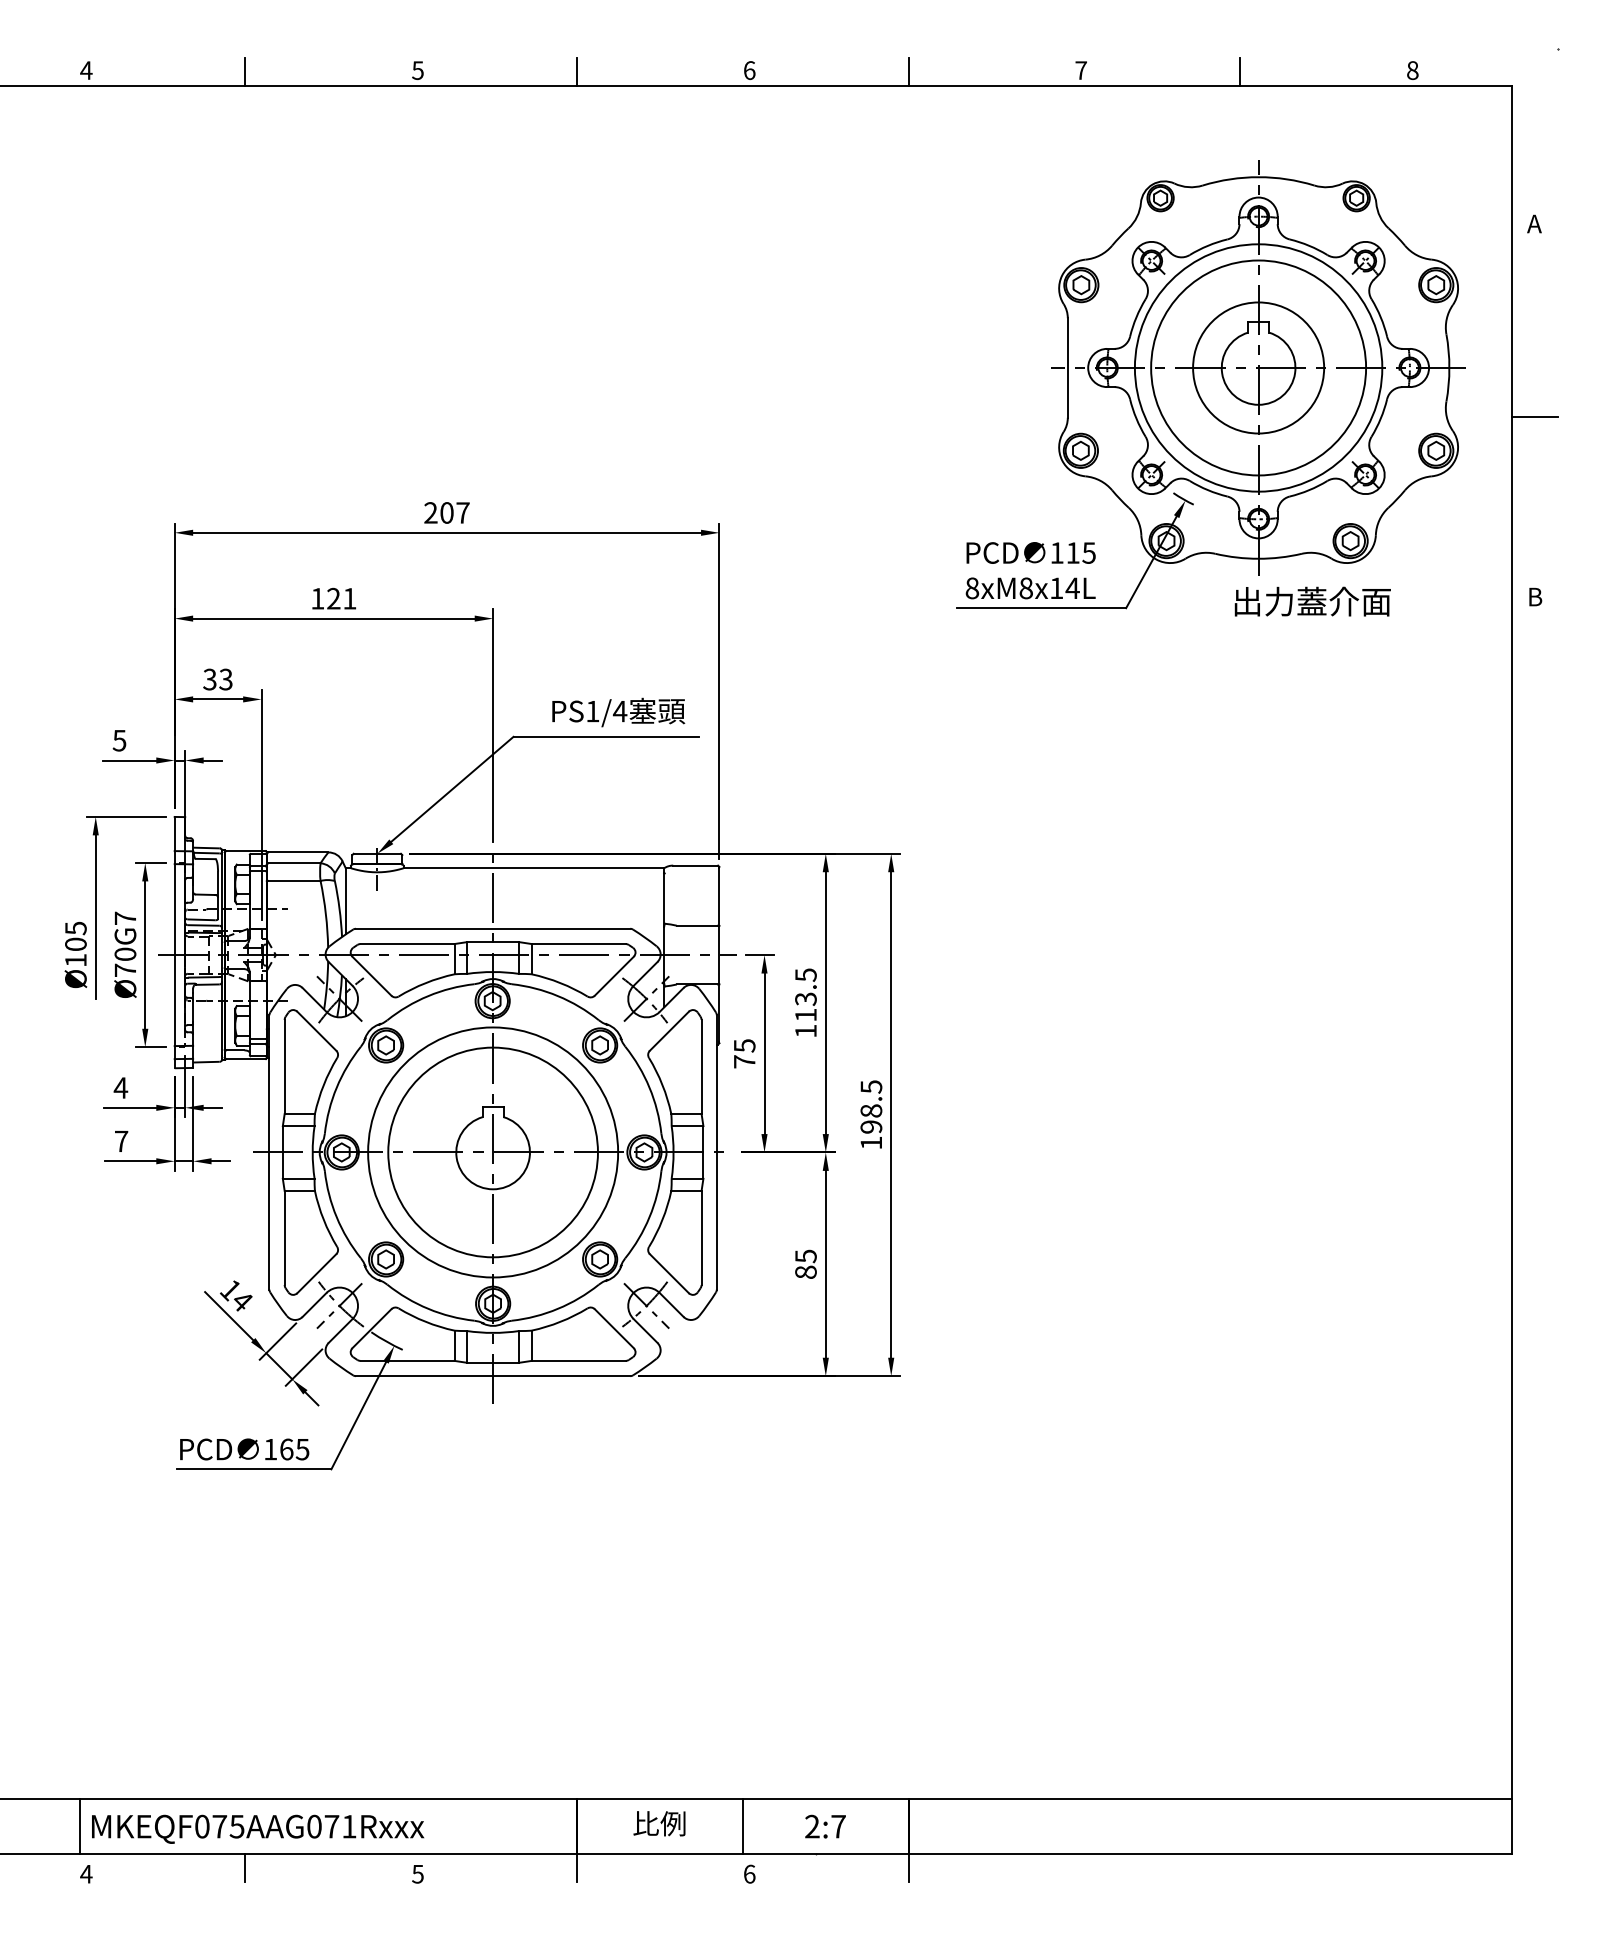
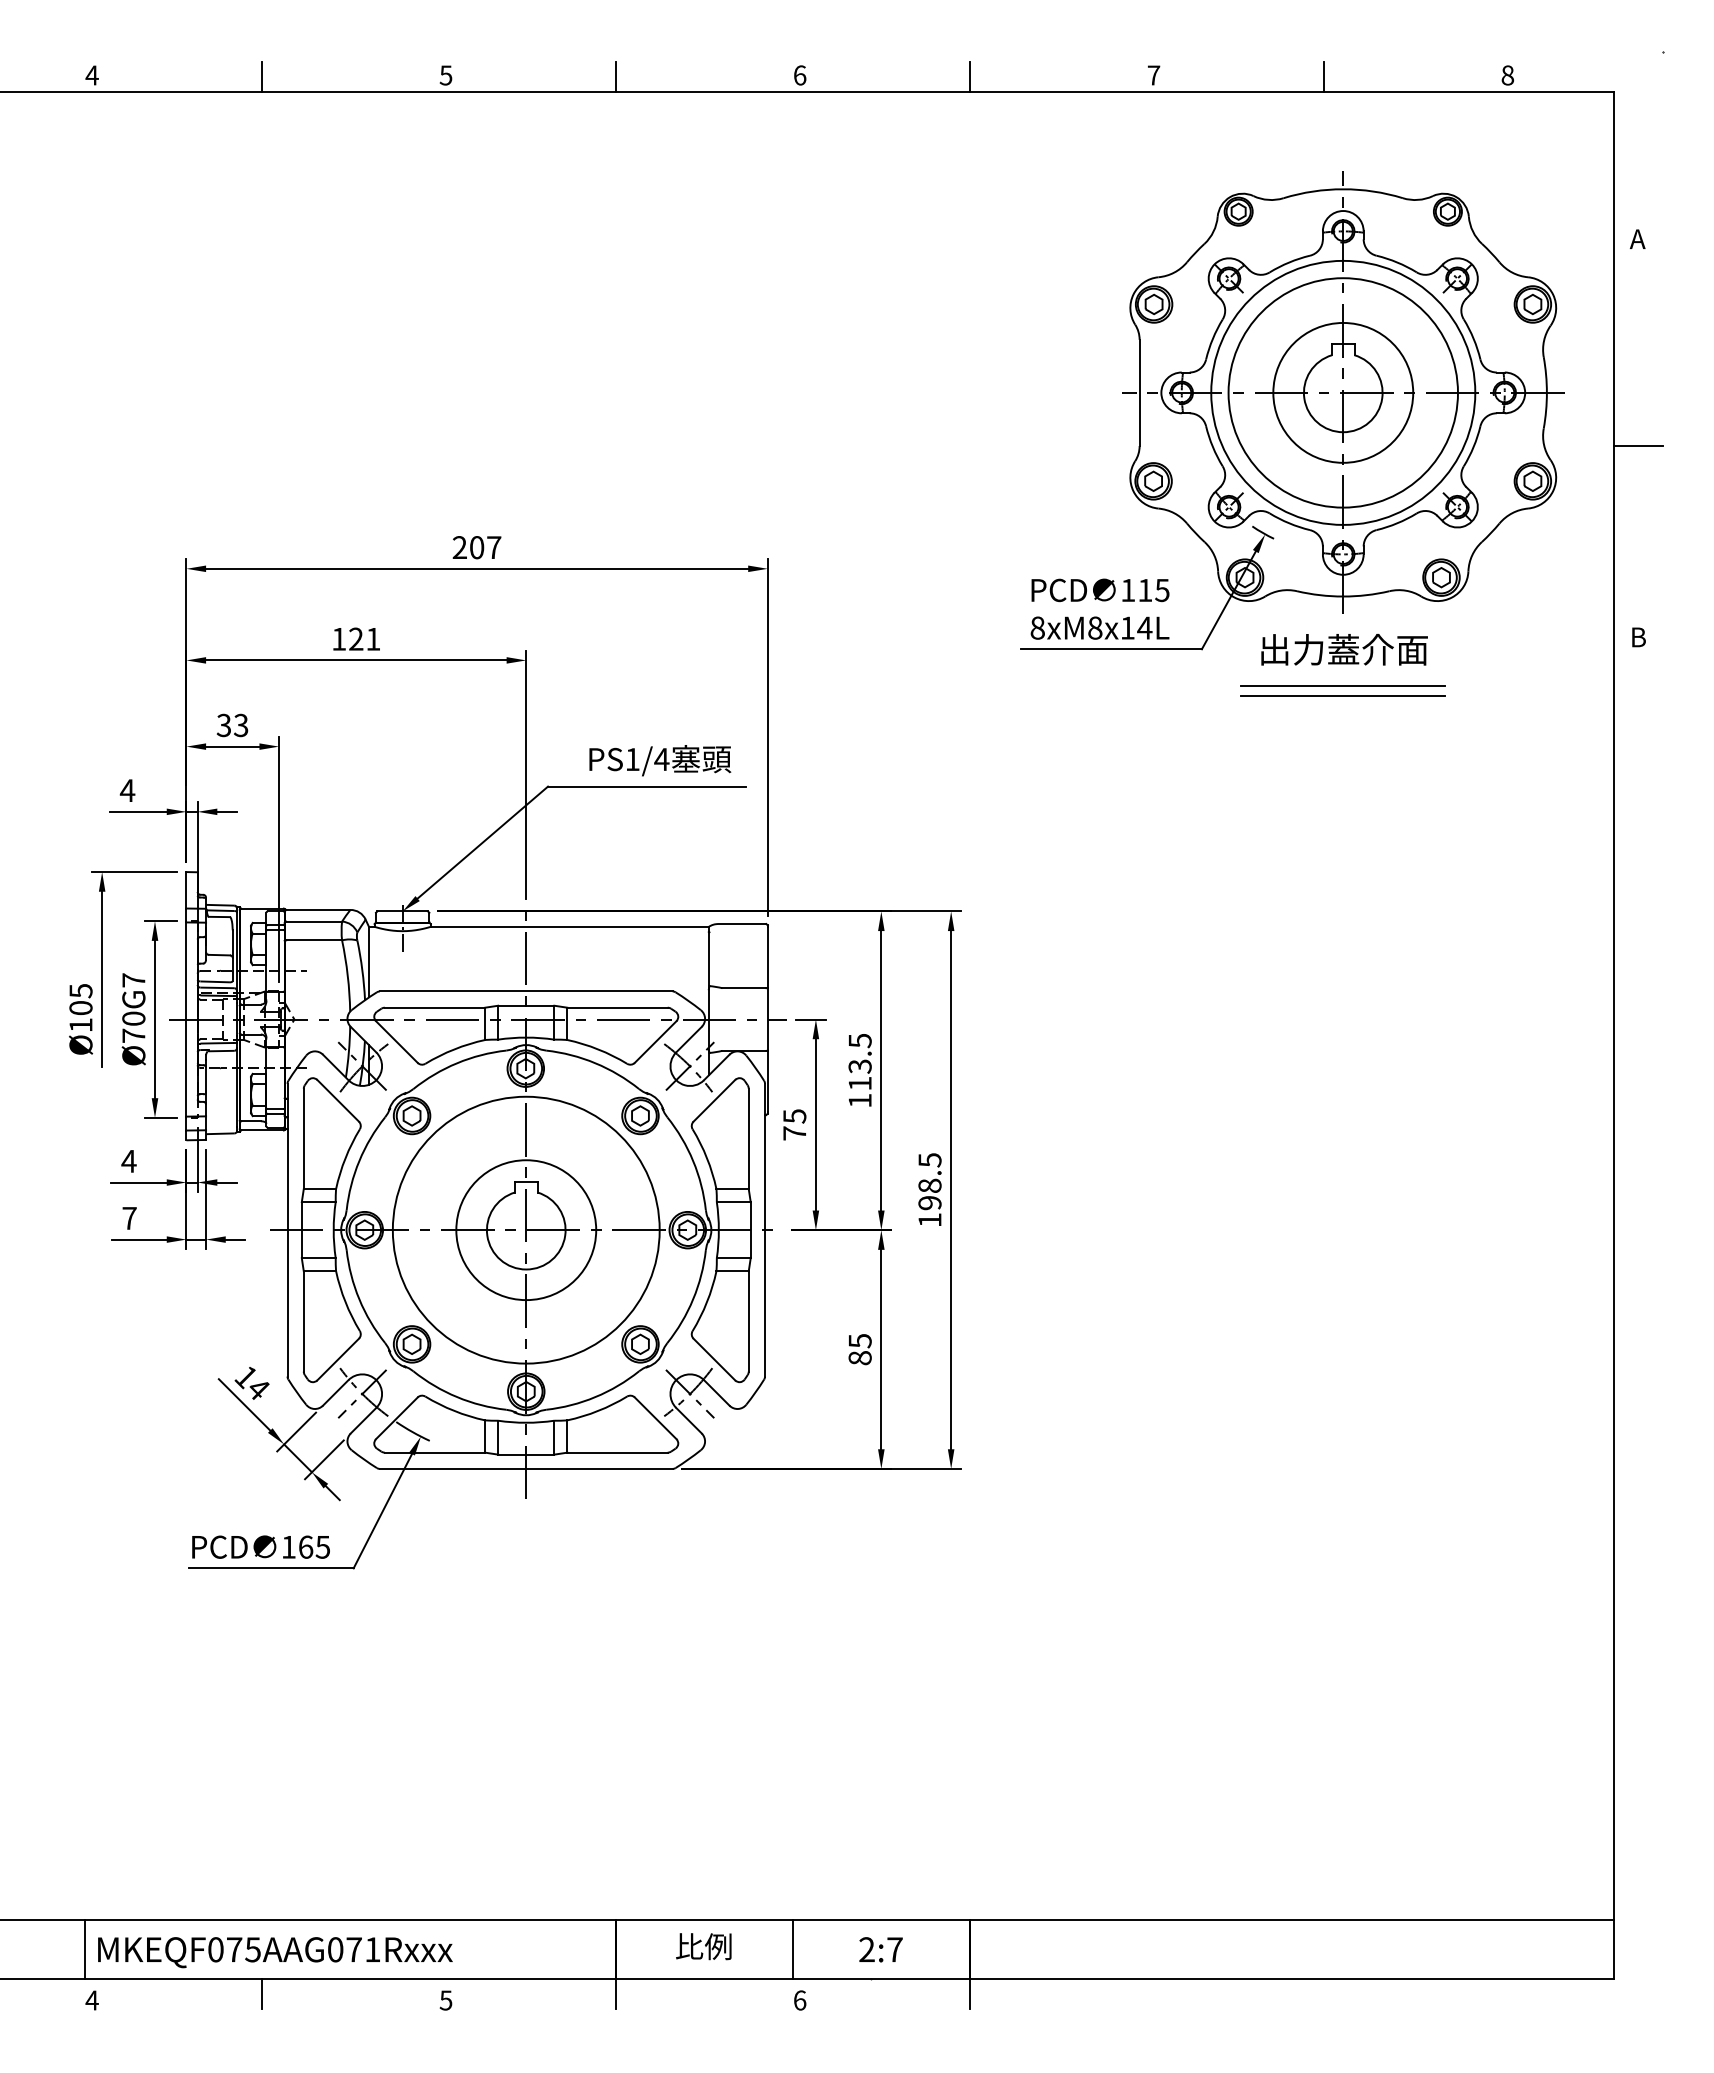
text: (1312, 601) -> (1344, 649), moved
line: (1257, 642) -> (1342, 685), added
line: (1258, 652) -> (1343, 696), added
text: (119, 740) -> (127, 790), 5 -> 4
circle: (492, 1152) -> (525, 1230), size x0.62

